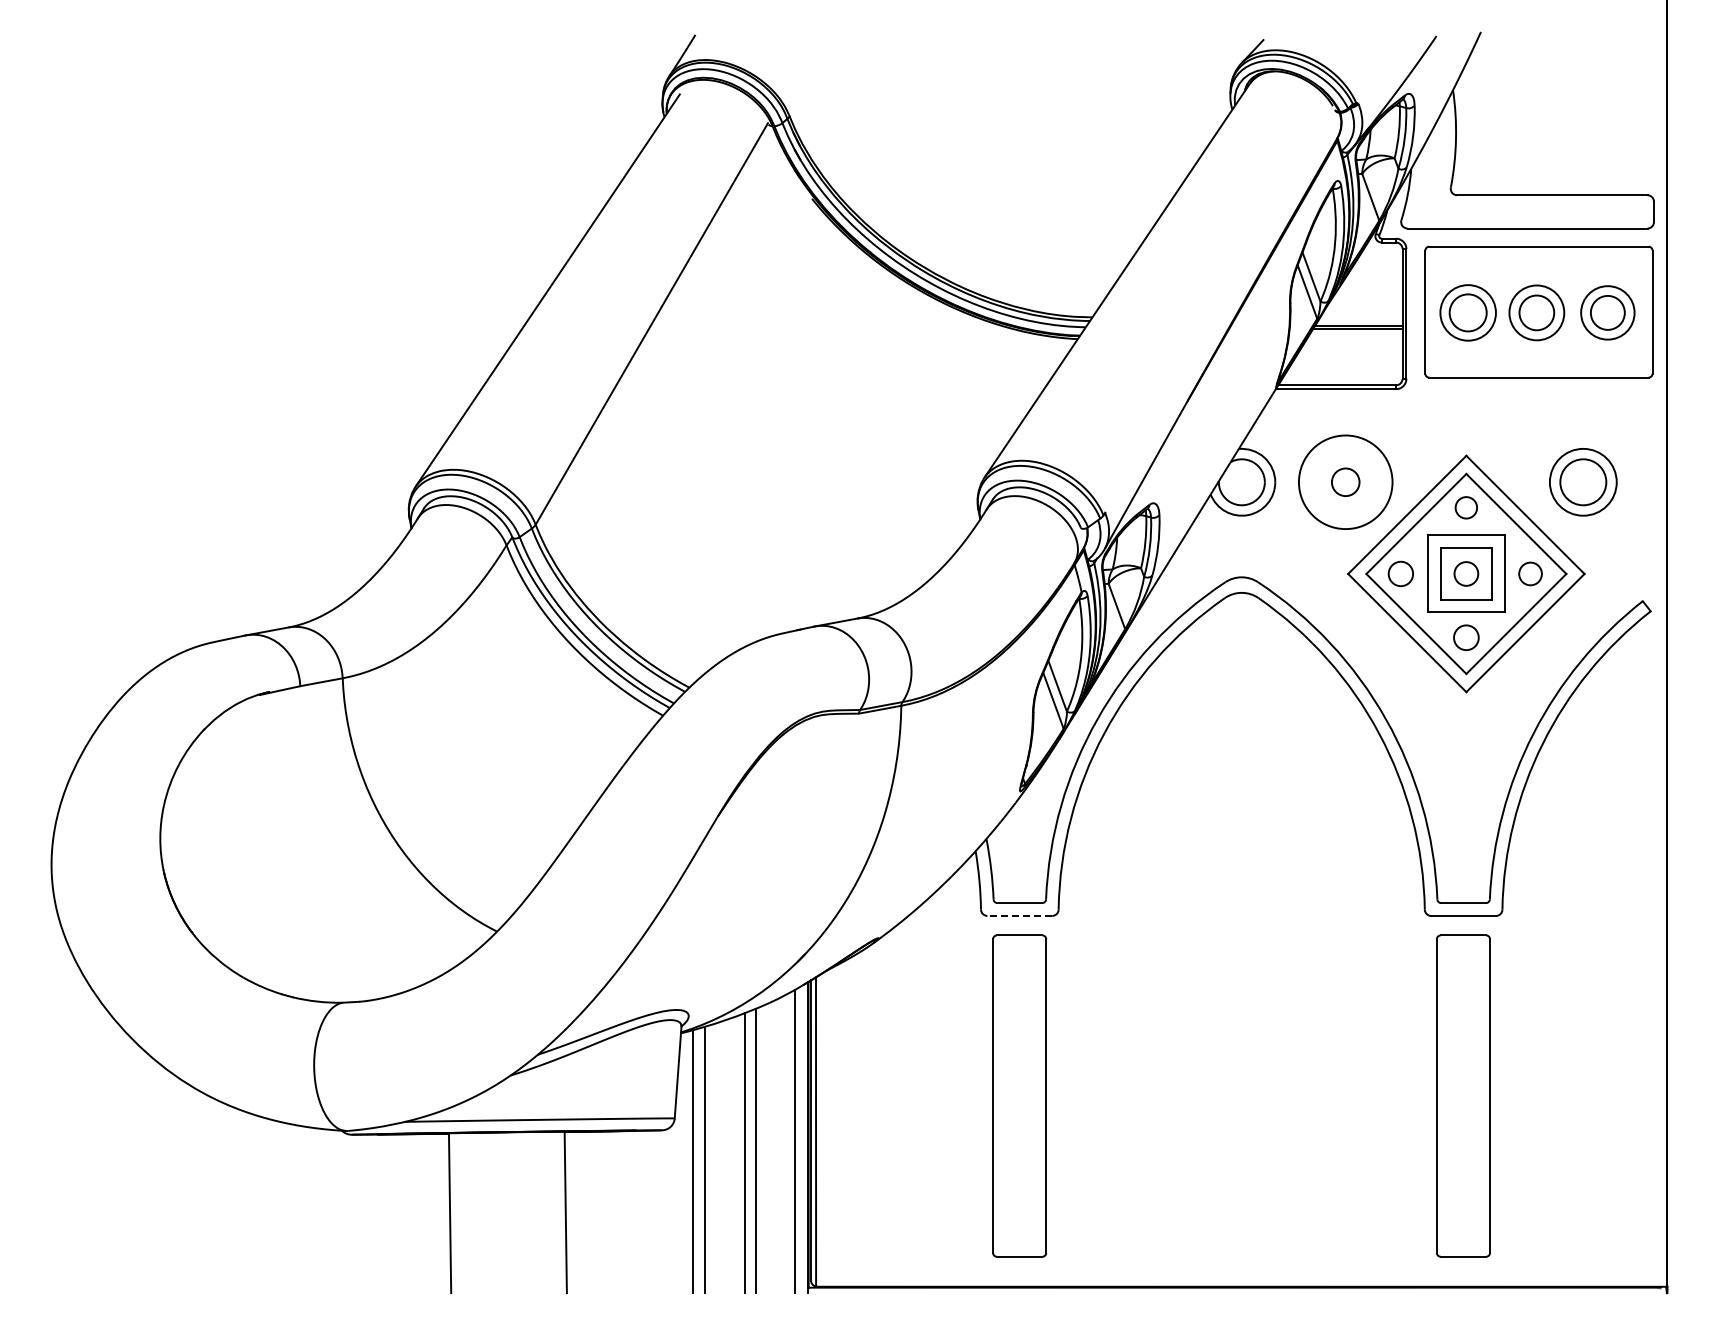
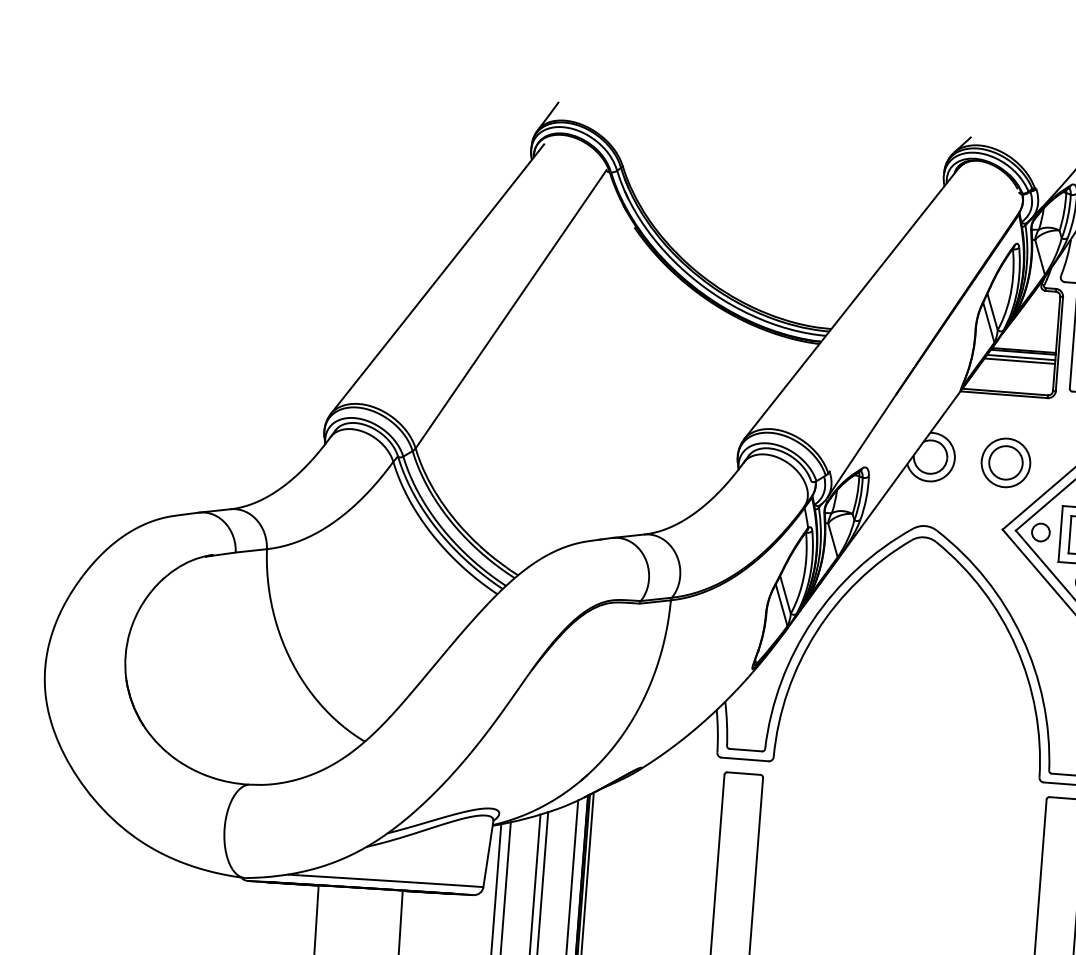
line: (1355, 336) -> (1021, 357), added
line: (1353, 341) -> (1019, 361), added
circle: (1345, 481) -> (1005, 462), size x0.71
circle: (1345, 482) -> (1005, 463), size x1.67
line: (1019, 915) -> (744, 759), dashed -> solid

